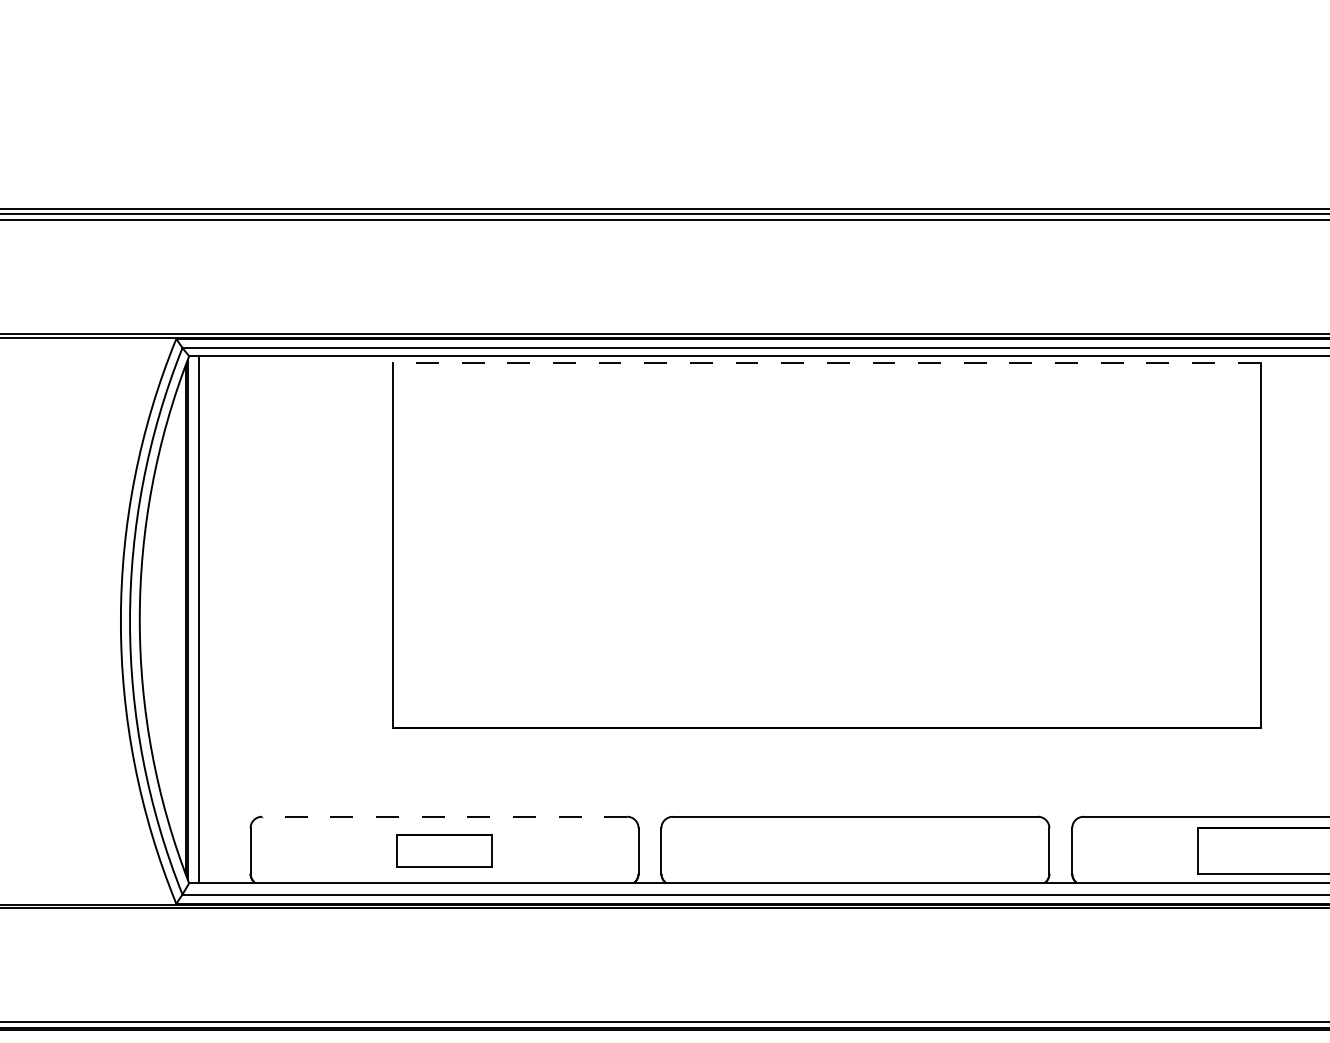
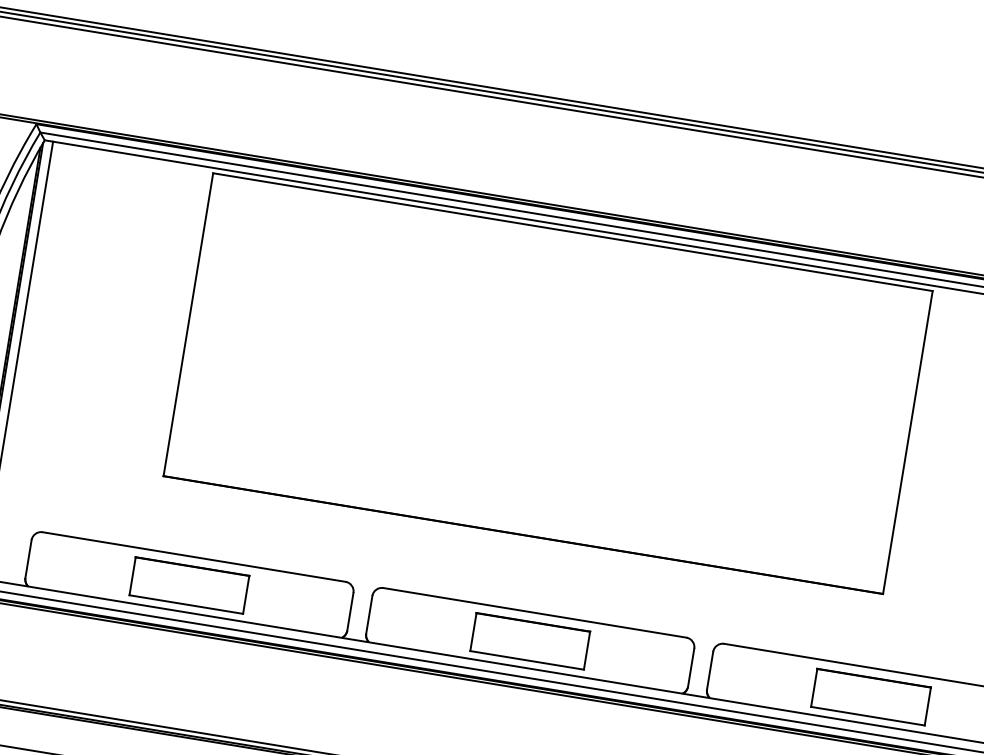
line: (826, 362) -> (572, 232), dashed -> solid
line: (444, 816) -> (194, 556), dashed -> solid
part: (444, 850) -> (189, 584), size x1.43
part: (855, 850) -> (530, 640), added

